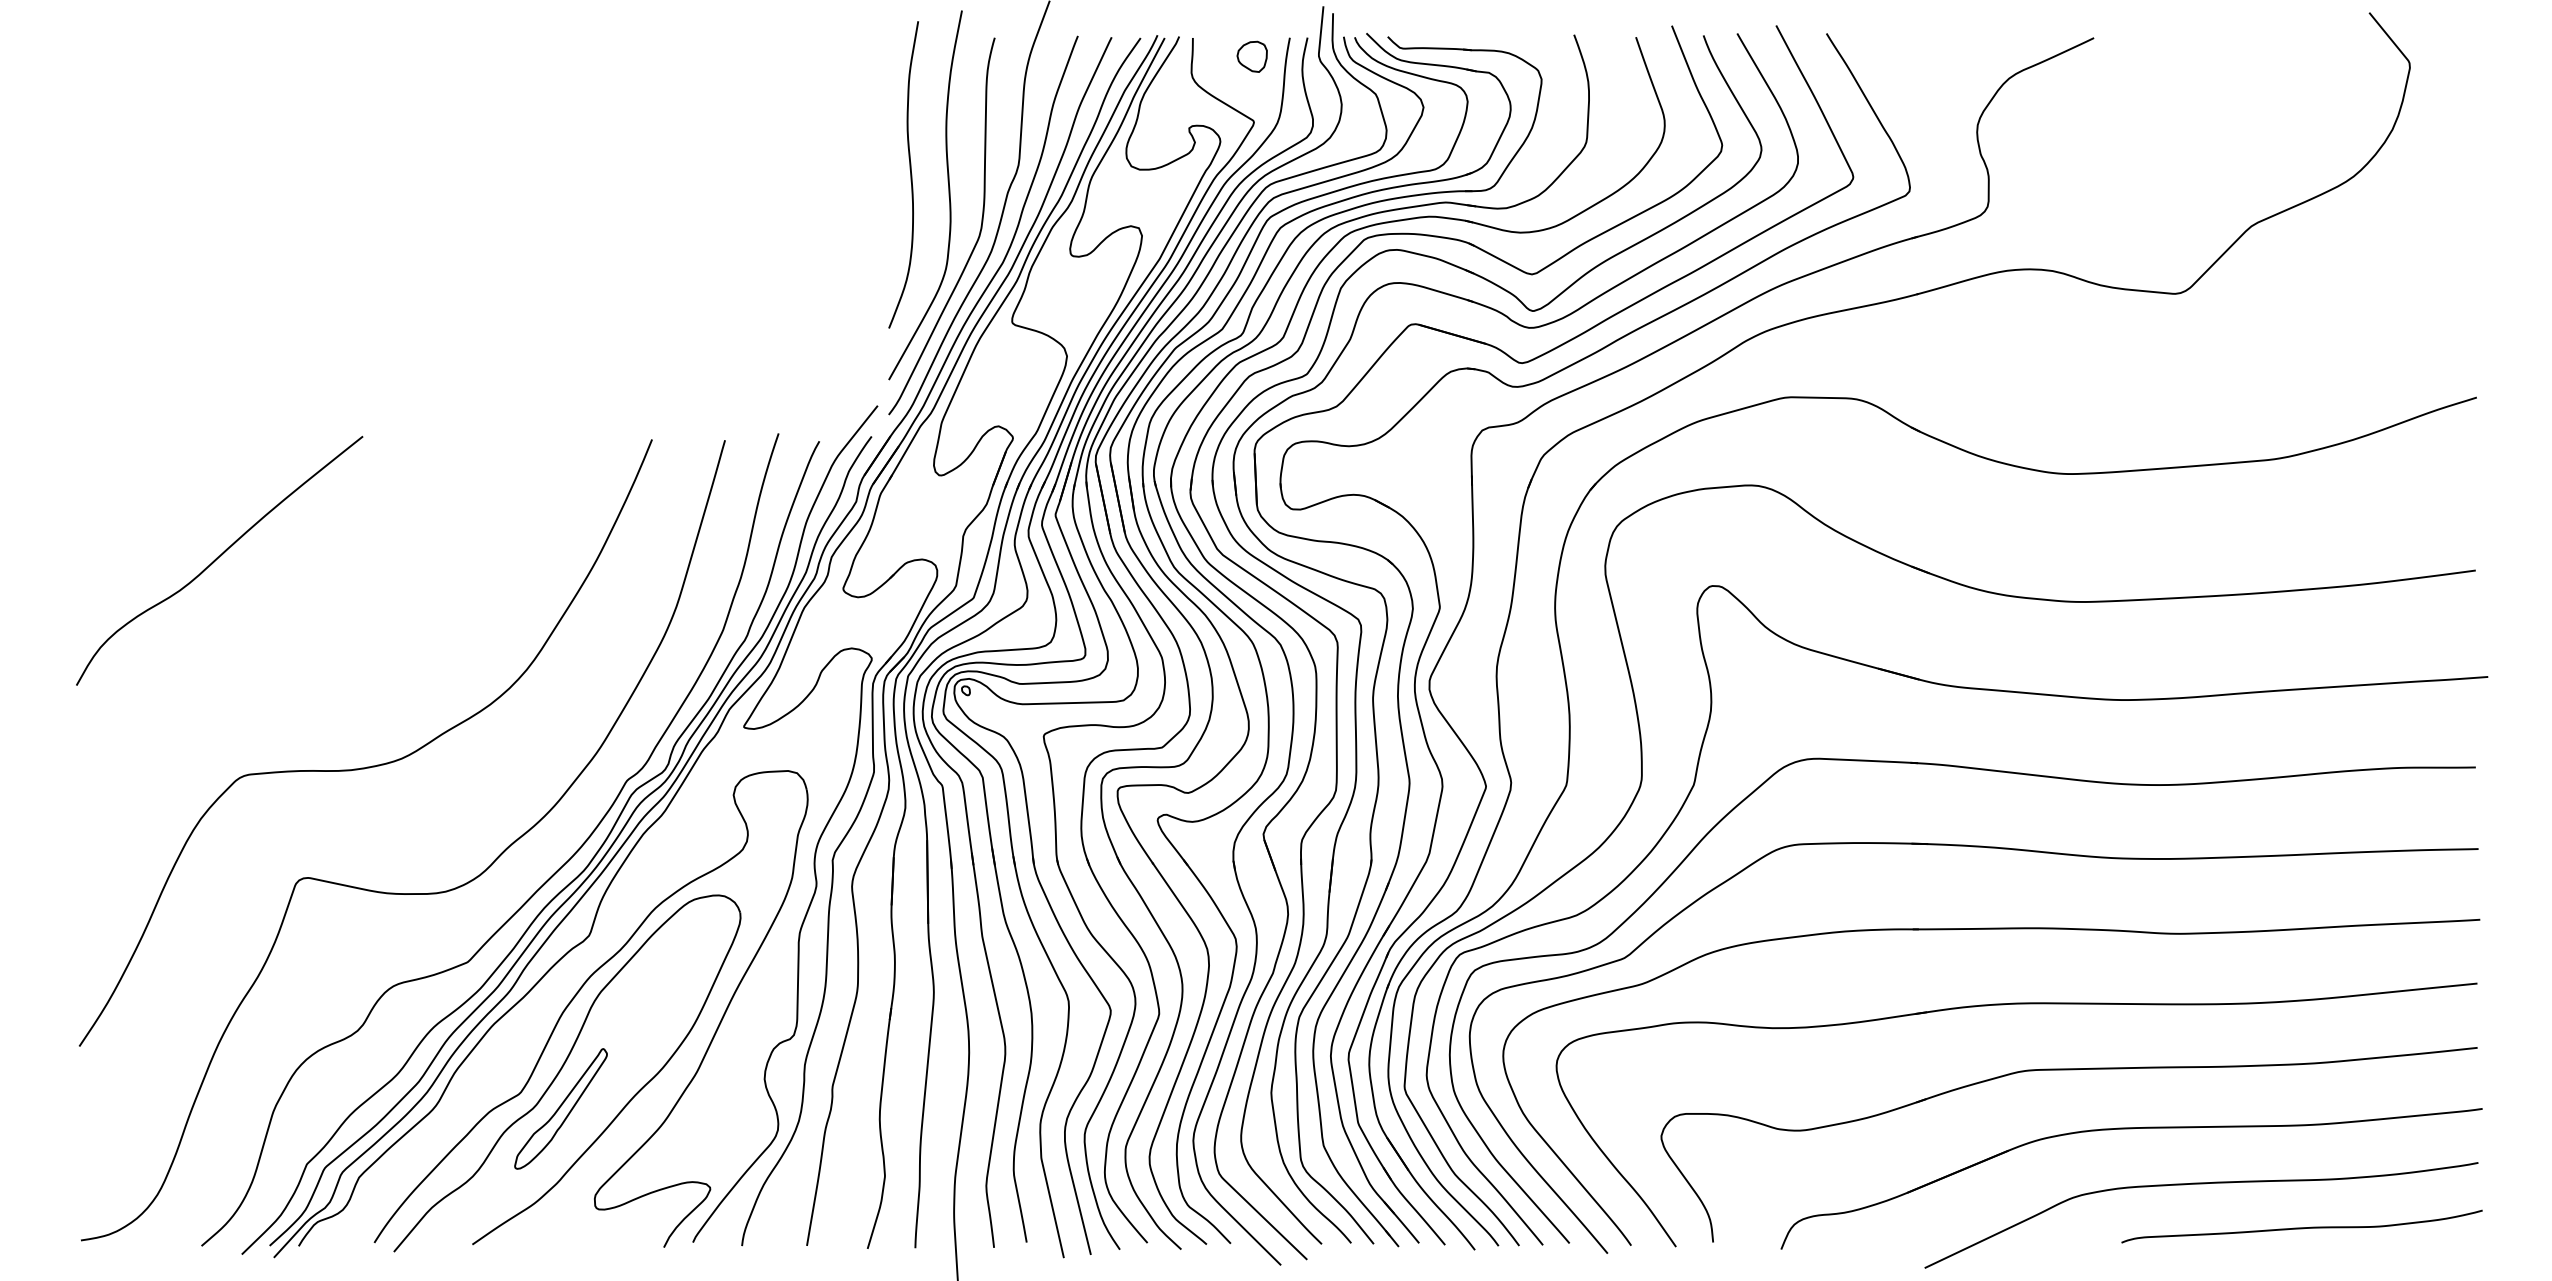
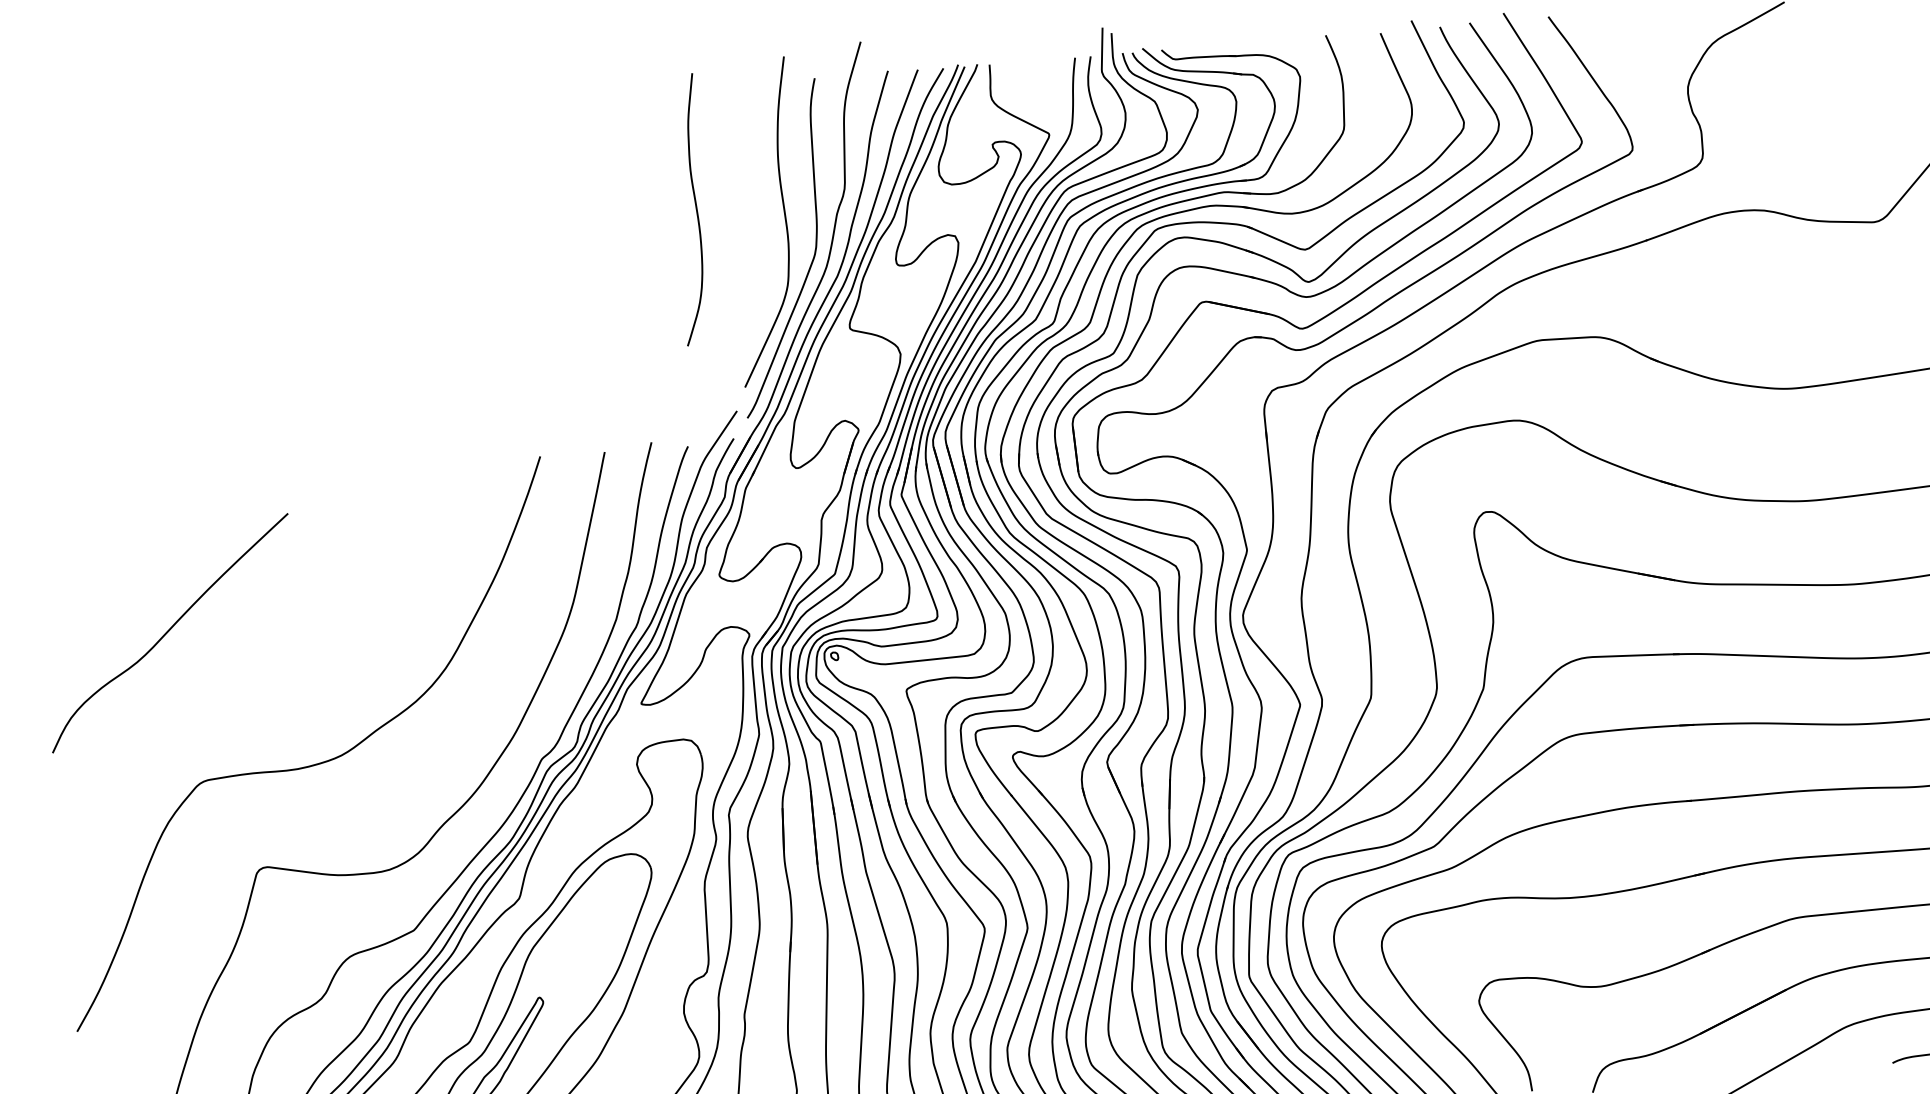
part: (1251, 56) -> (1042, 76), removed
curve: (910, 174) -> (696, 208), moved
curve: (218, 558) -> (169, 631), moved

